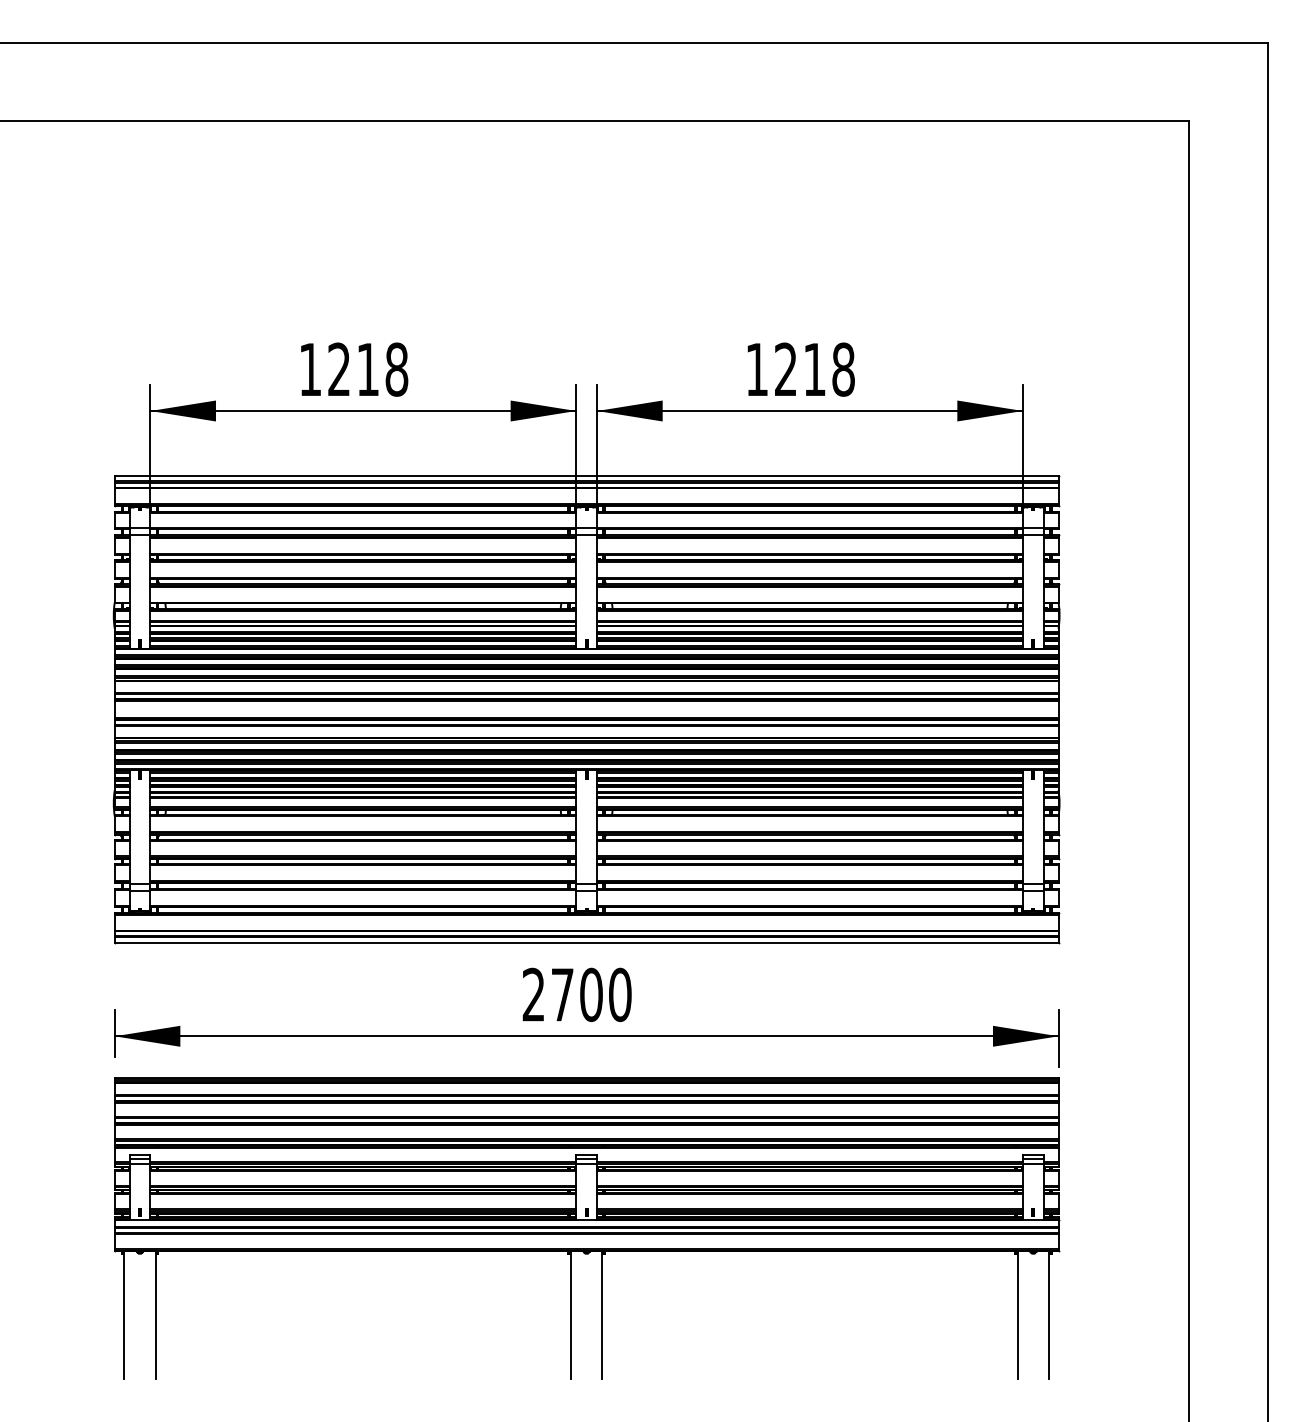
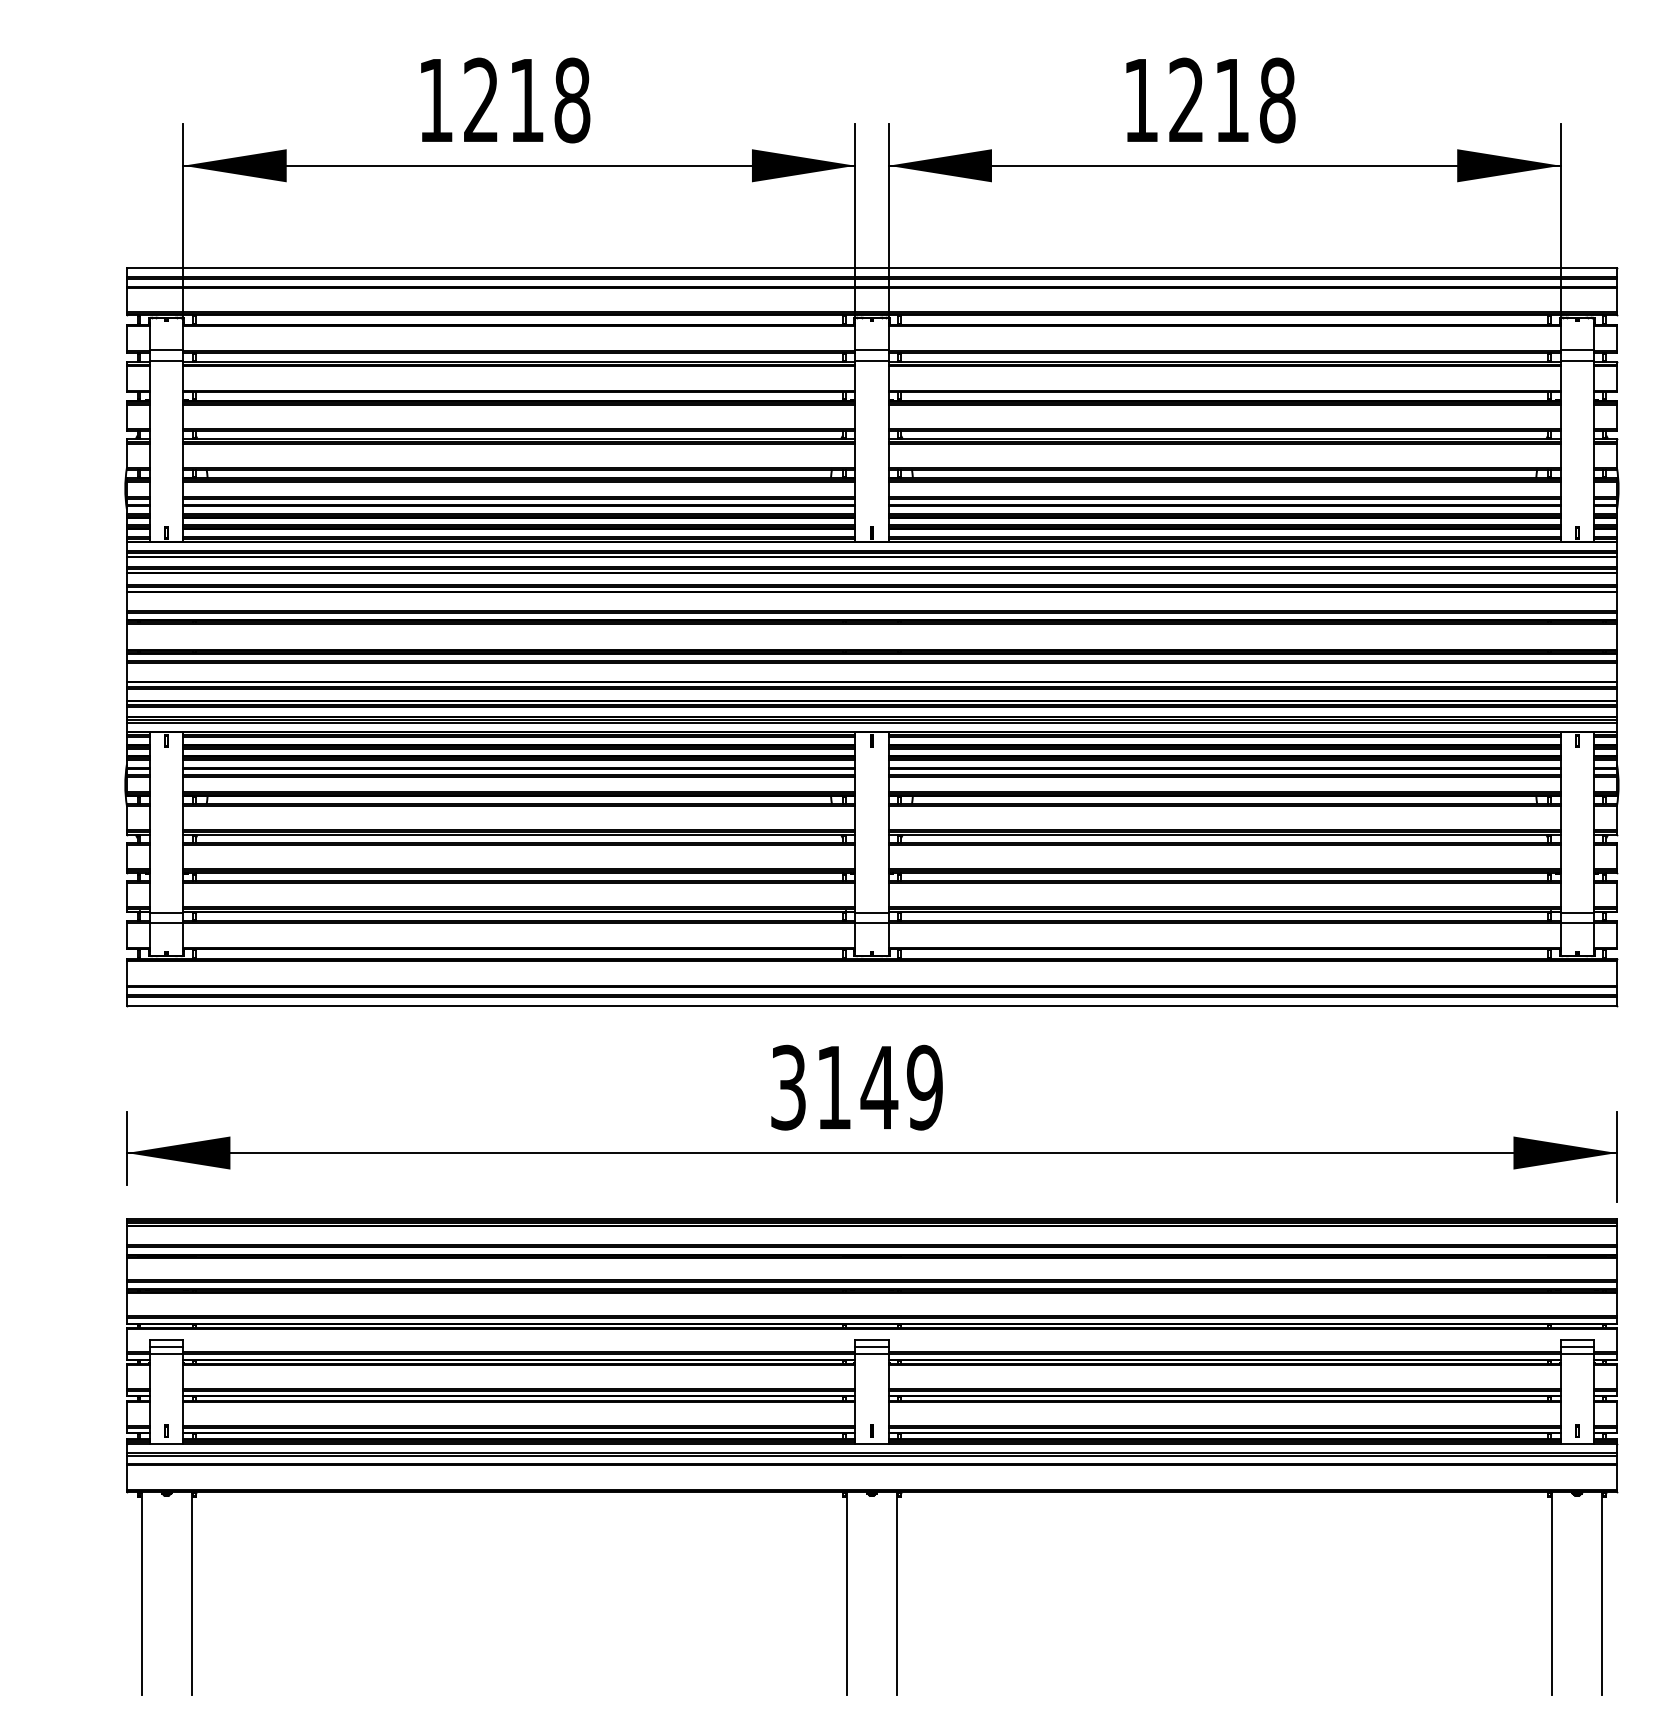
text: (576, 994) -> (855, 1087), 2700 -> 3149

